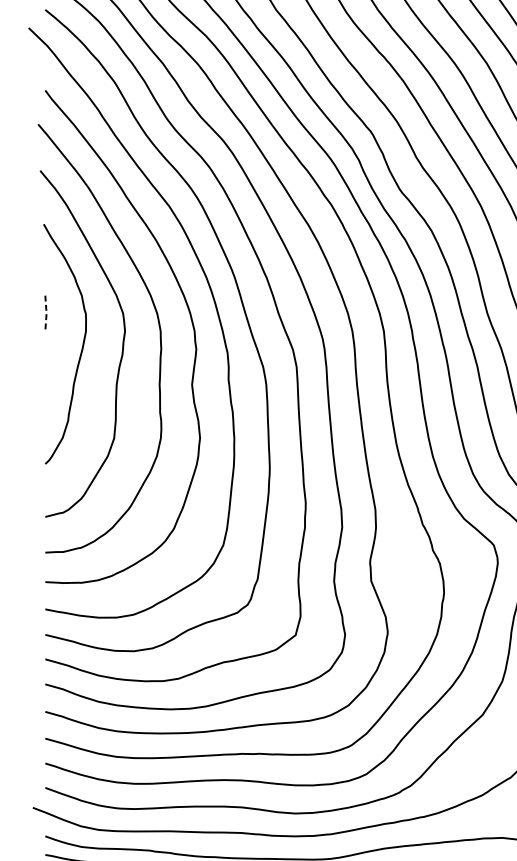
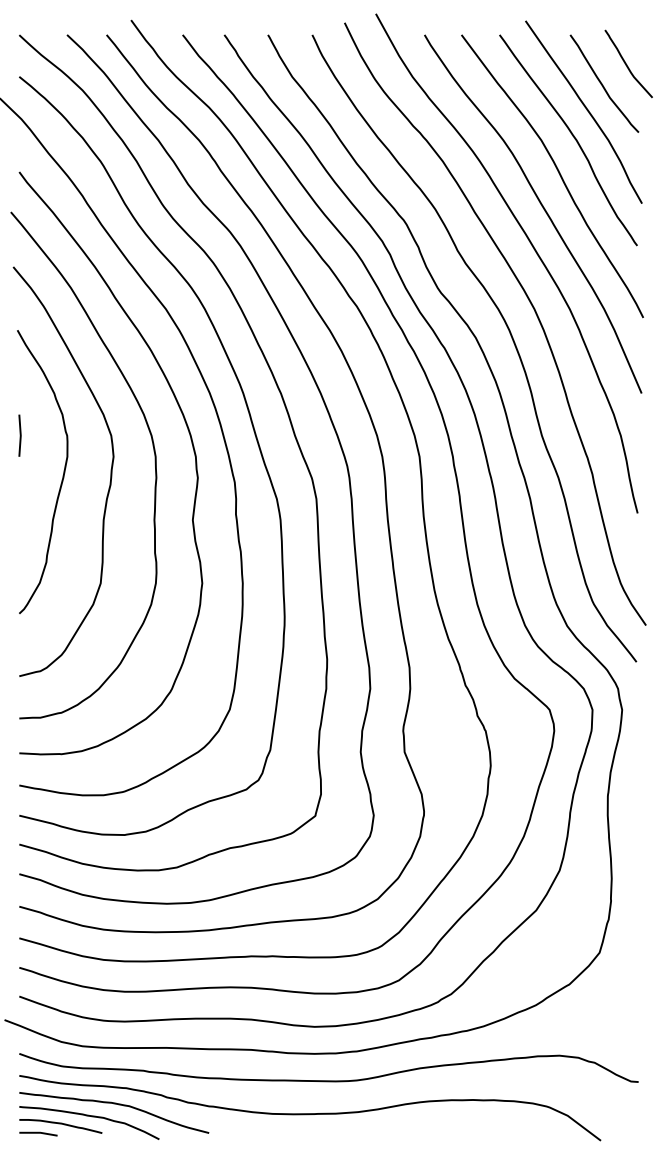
line: (46, 313) -> (20, 435), dashed -> solid

